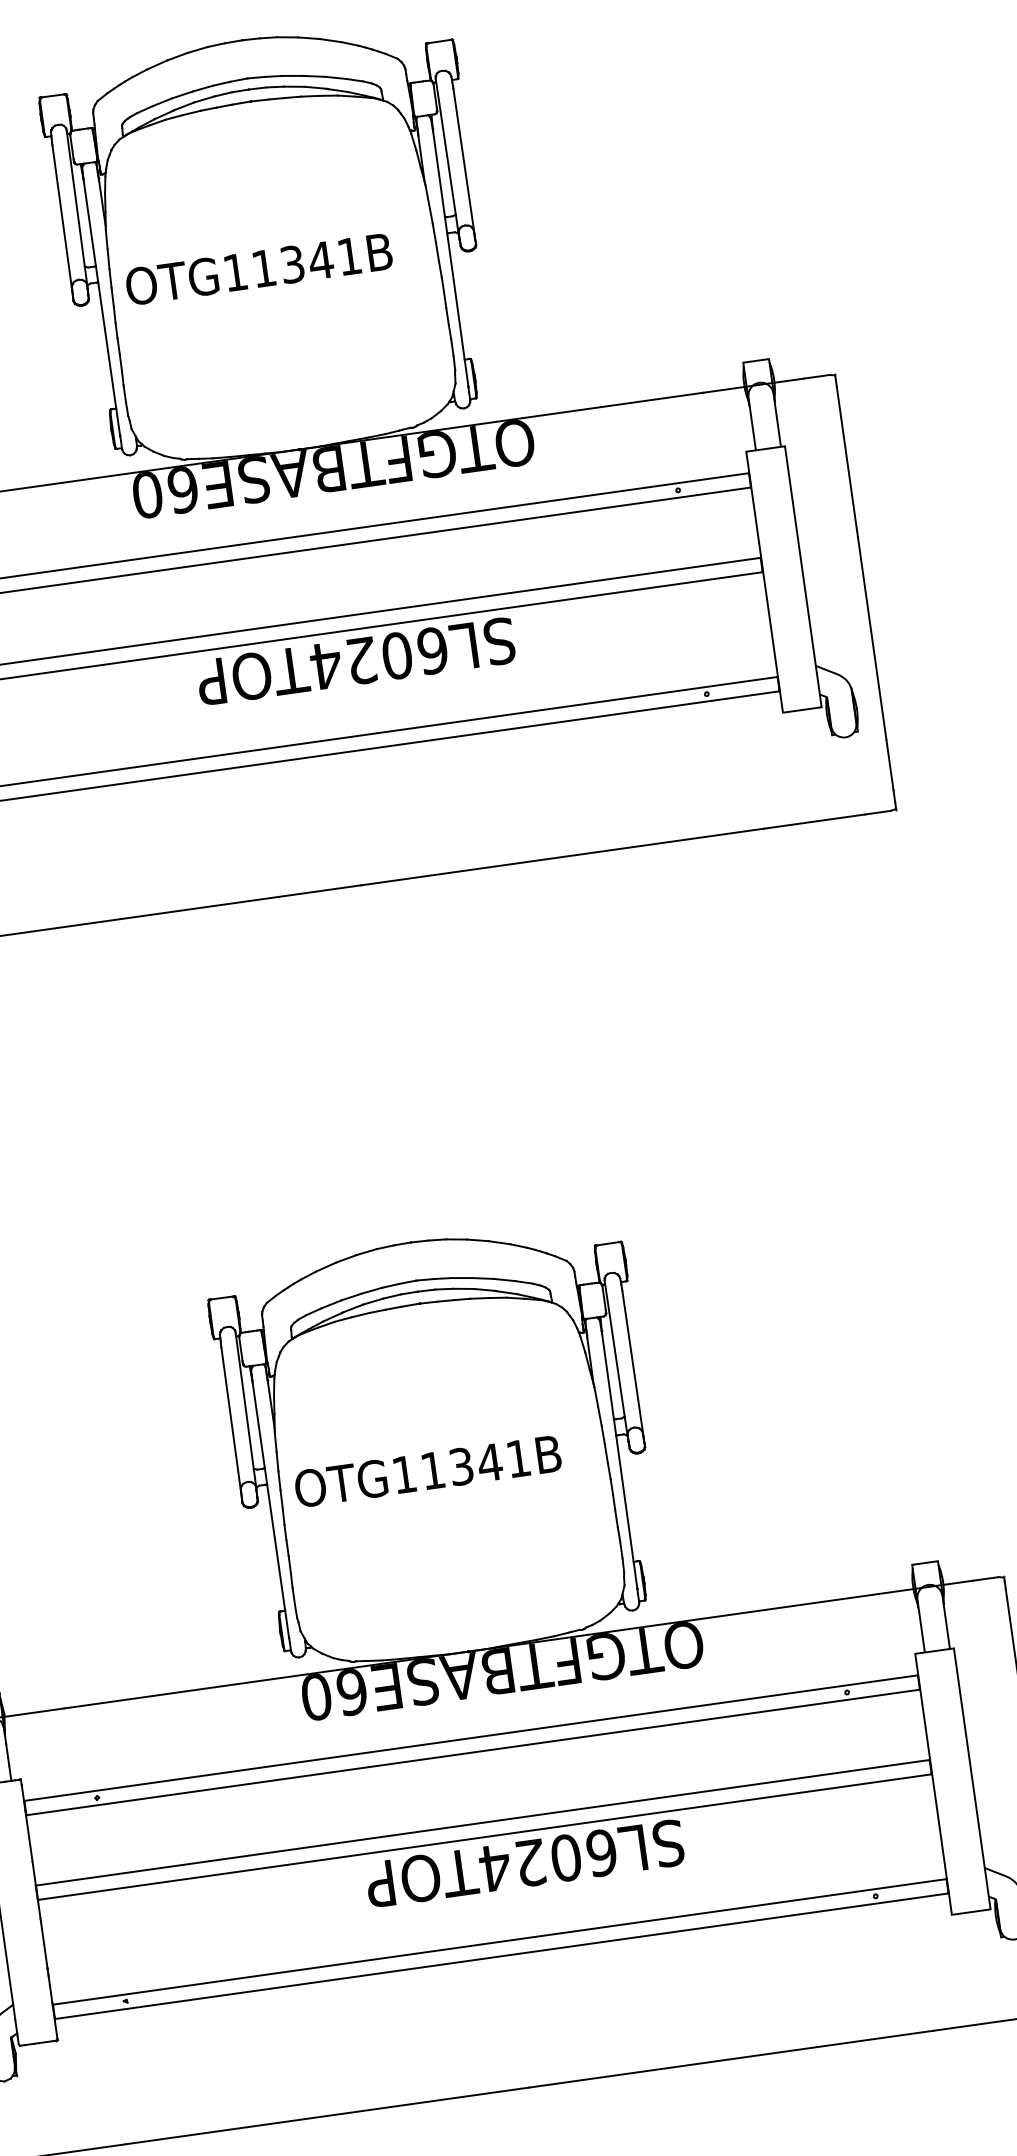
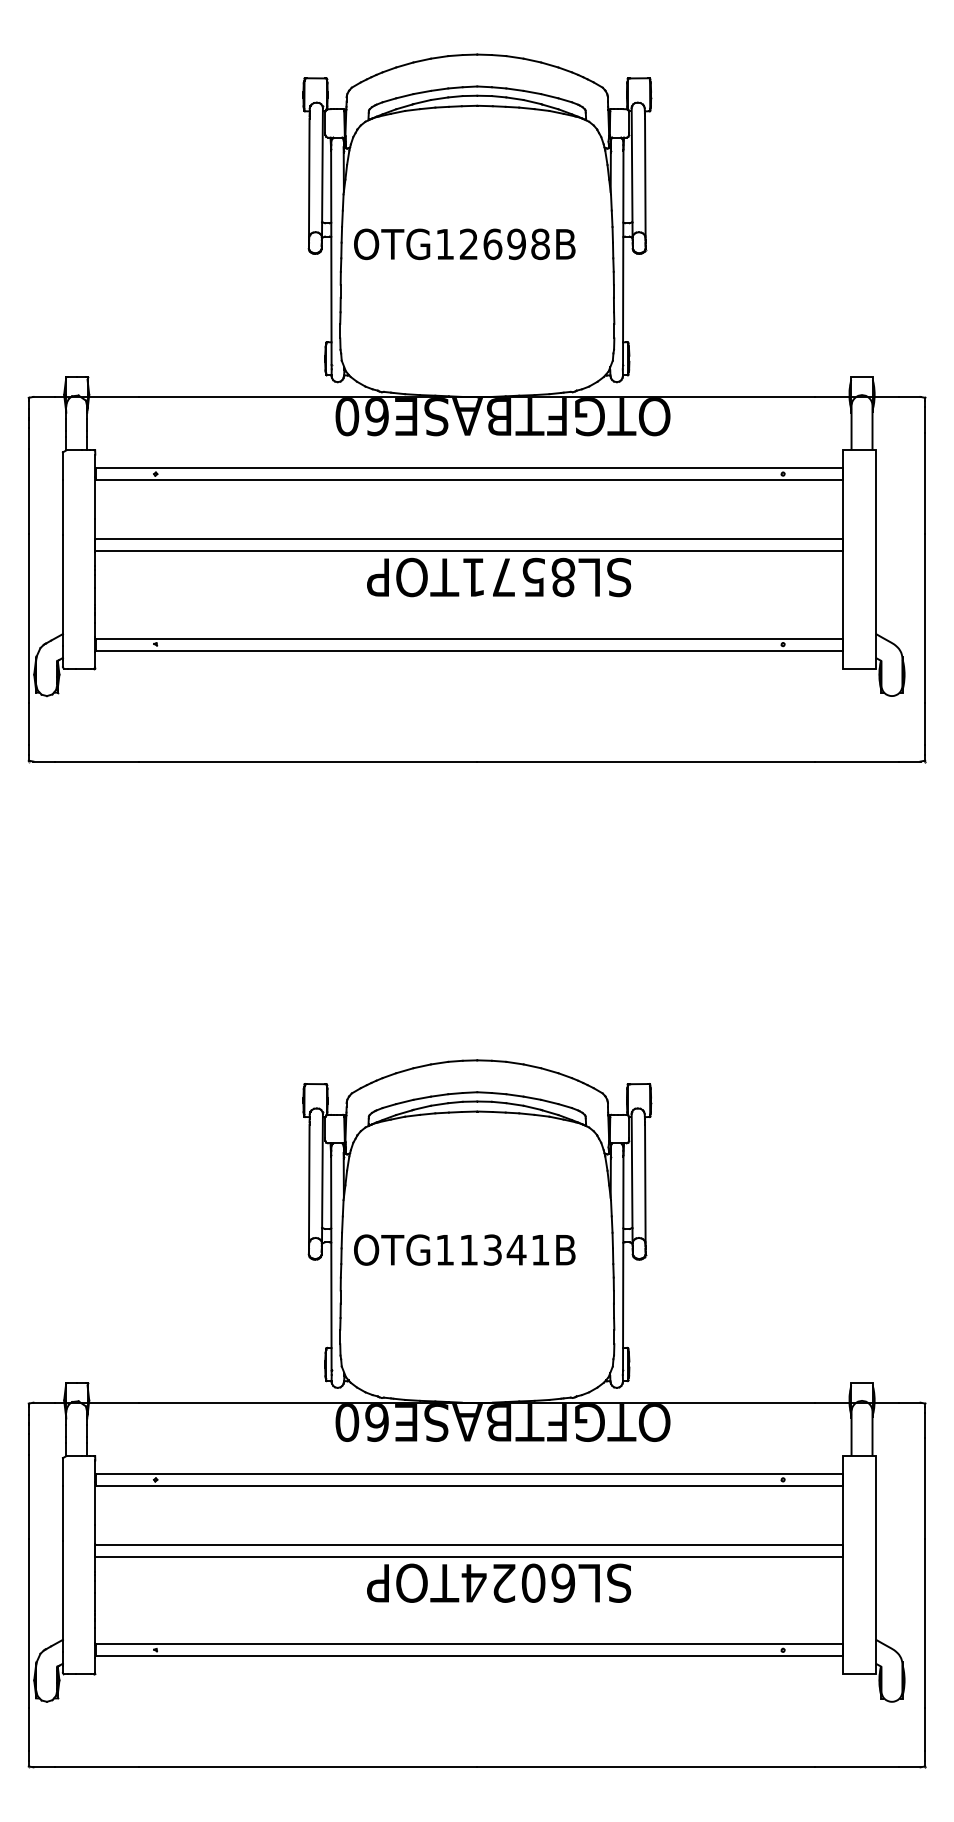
text: (306, 262) -> (504, 244), OTG11341B -> OTG12698B
text: (379, 658) -> (518, 577), SL6024TOP -> SL8571TOP

